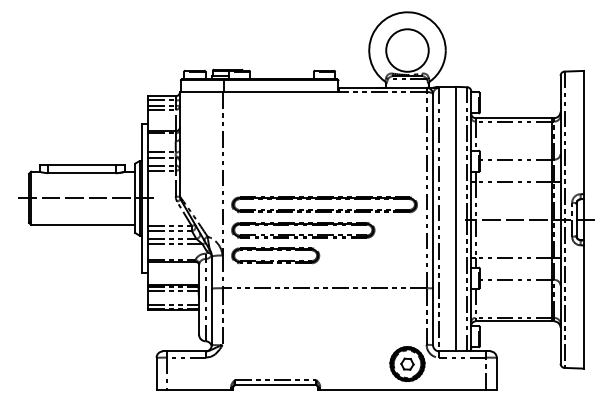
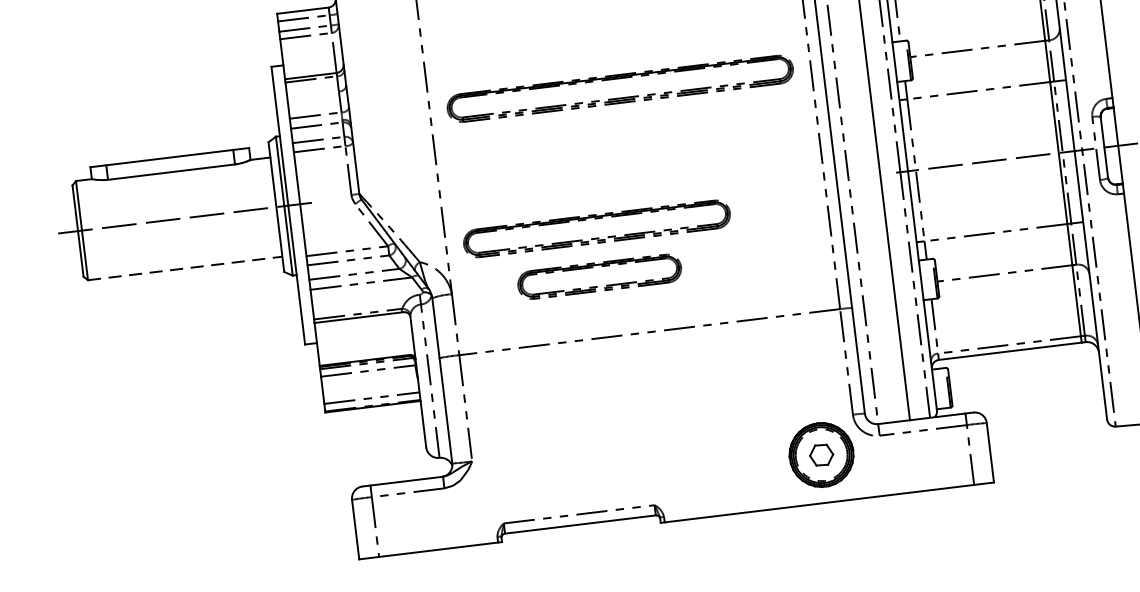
part: (324, 204) -> (620, 88), moved
line: (83, 224) -> (185, 267), solid -> dashed
part: (275, 255) -> (599, 276), moved

